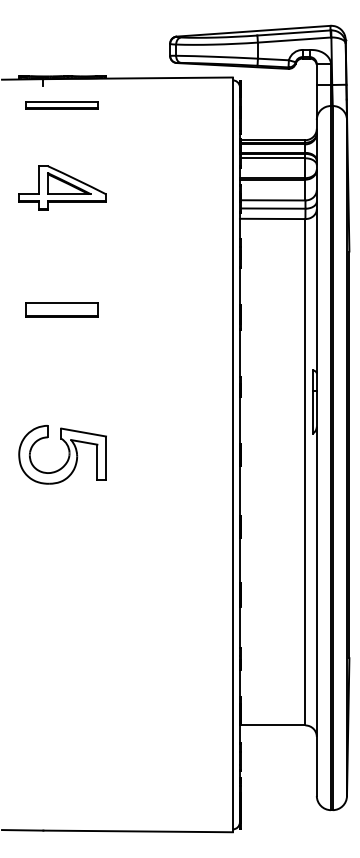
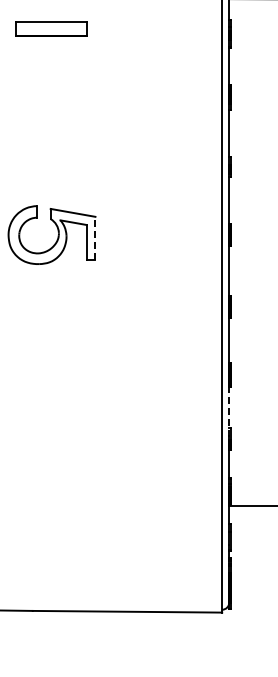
part: (61, 309) -> (50, 28), moved
line: (106, 458) -> (95, 238), solid -> dashed
line: (239, 631) -> (228, 411), solid -> dashed

